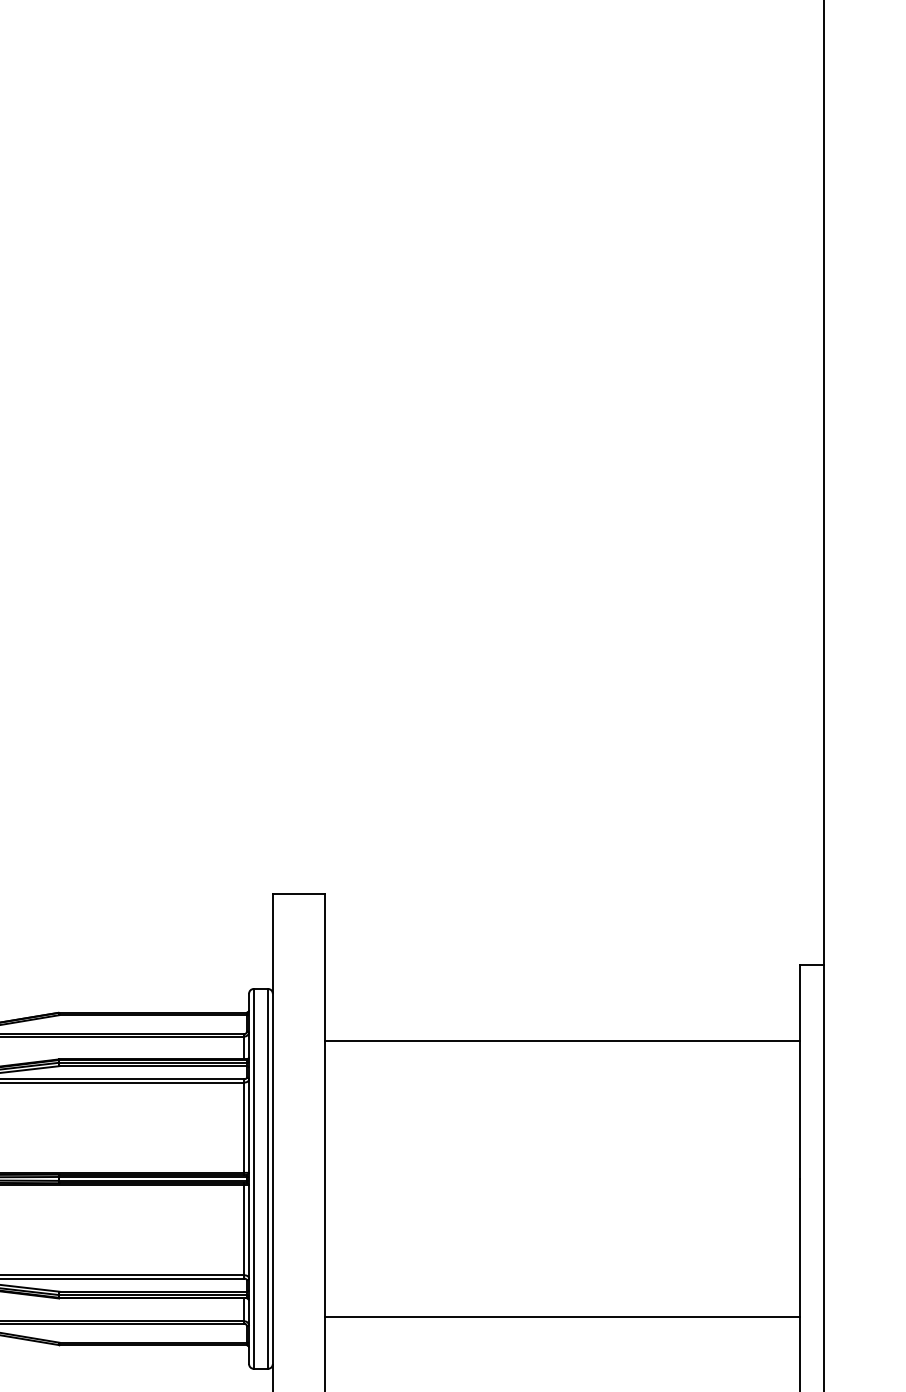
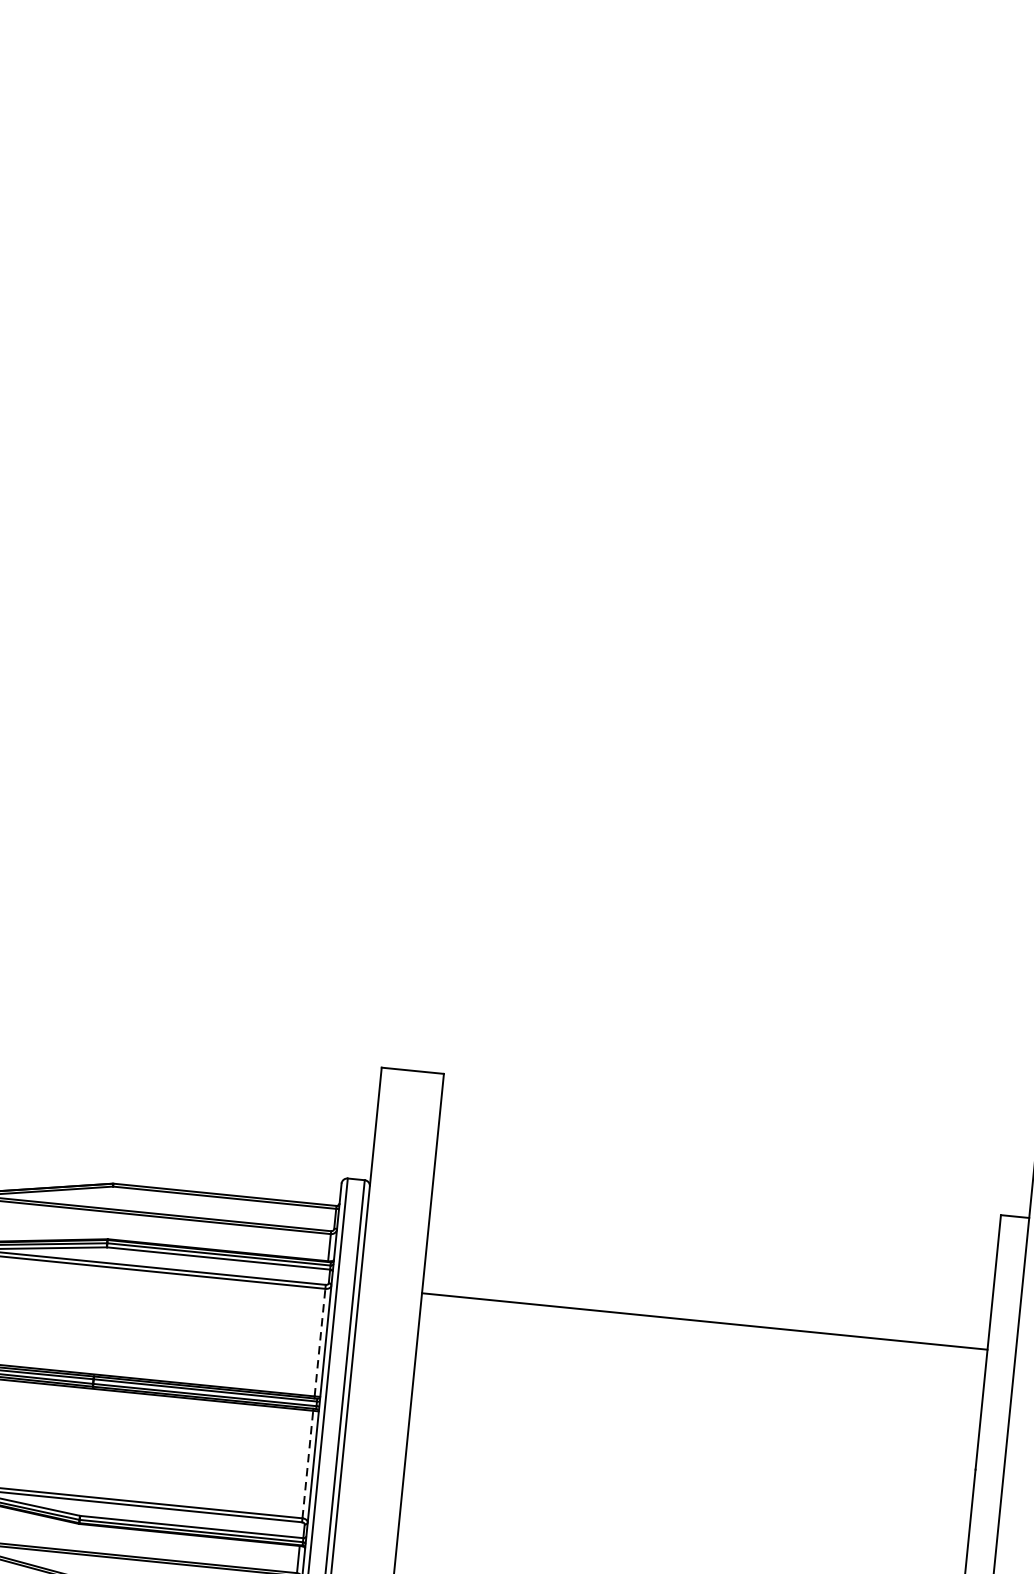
line: (562, 1041) -> (704, 1321), moved
line: (244, 1127) -> (320, 1342), solid -> dashed
line: (244, 1229) -> (308, 1463), solid -> dashed

